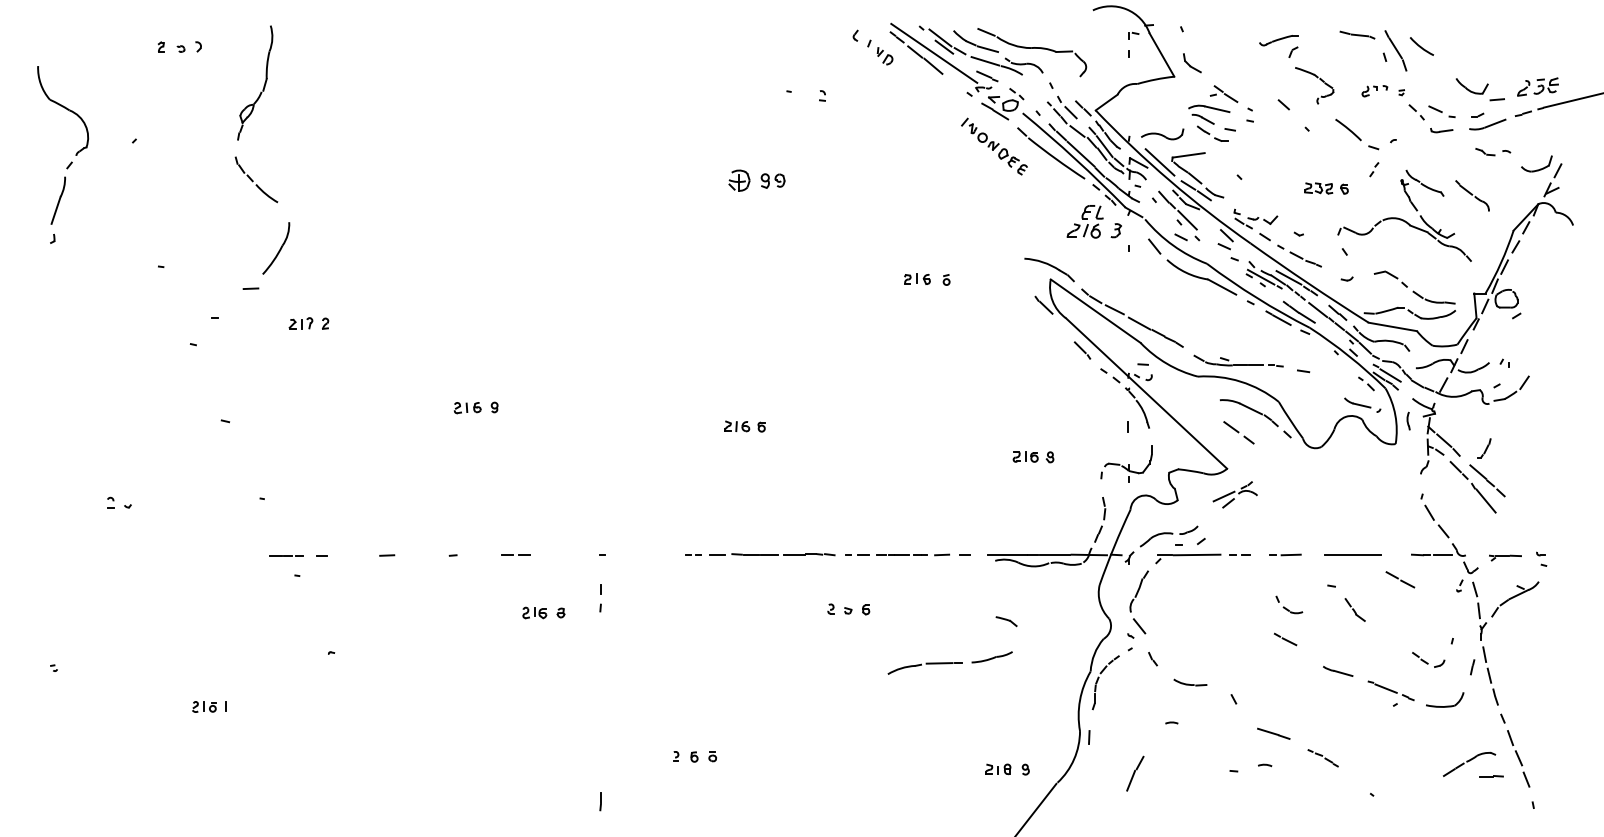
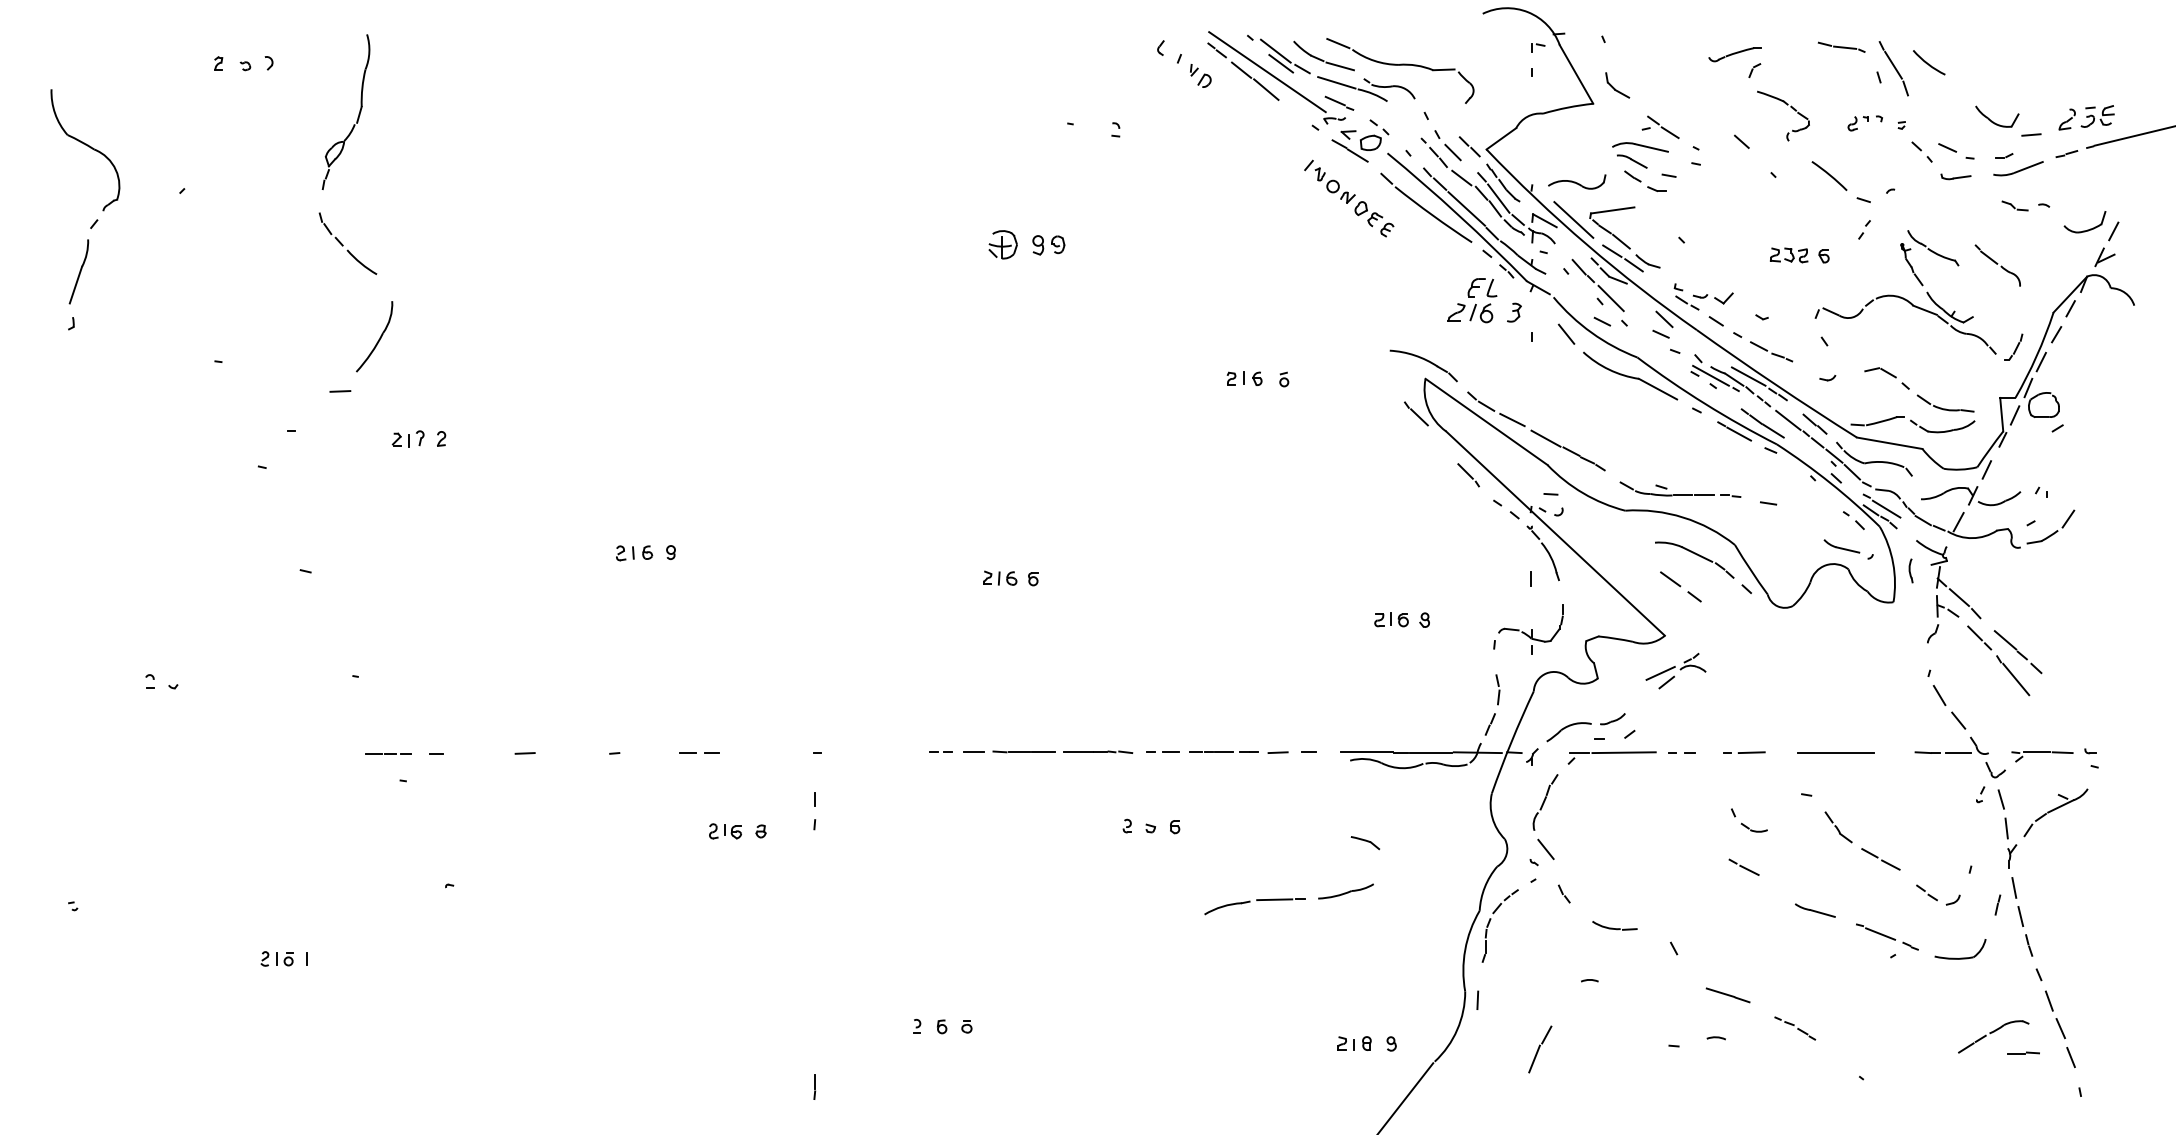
part: (1484, 447) -> (2013, 346), moved
part: (1505, 557) -> (2042, 756), size x1.43
line: (1400, 579) -> (1881, 859), moved

